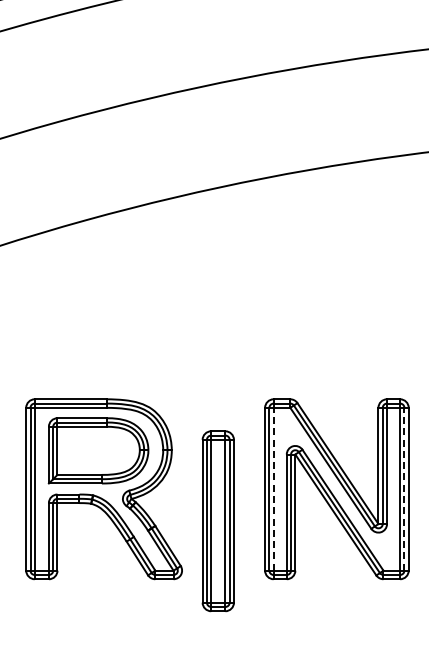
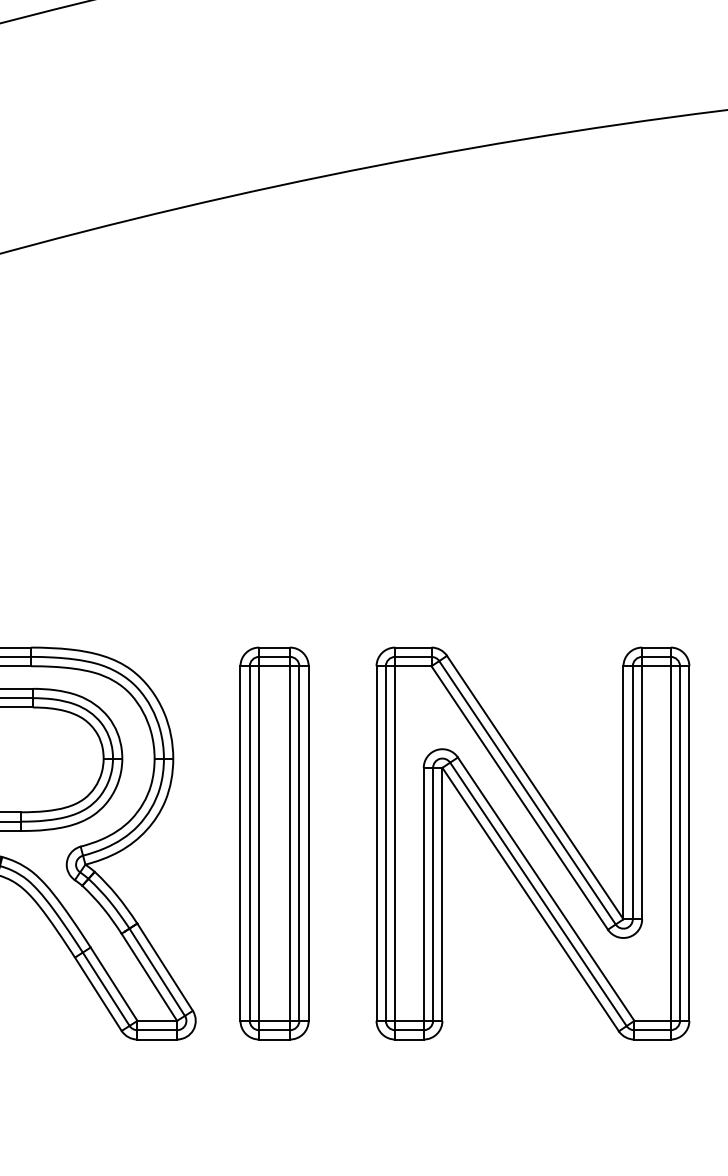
line: (273, 488) -> (394, 841), dashed -> solid
line: (404, 488) -> (680, 841), dashed -> solid
part: (217, 521) -> (272, 844), moved

